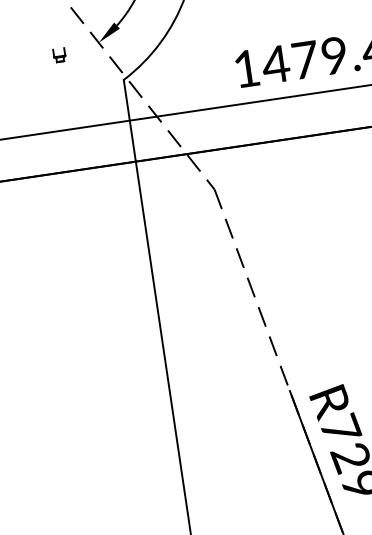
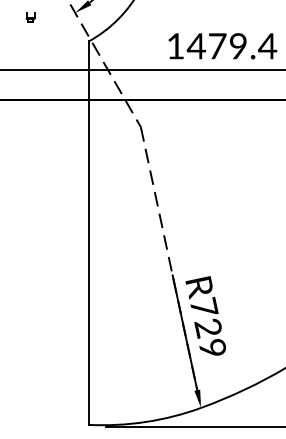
part: (59, 55) -> (30, 17), moved

